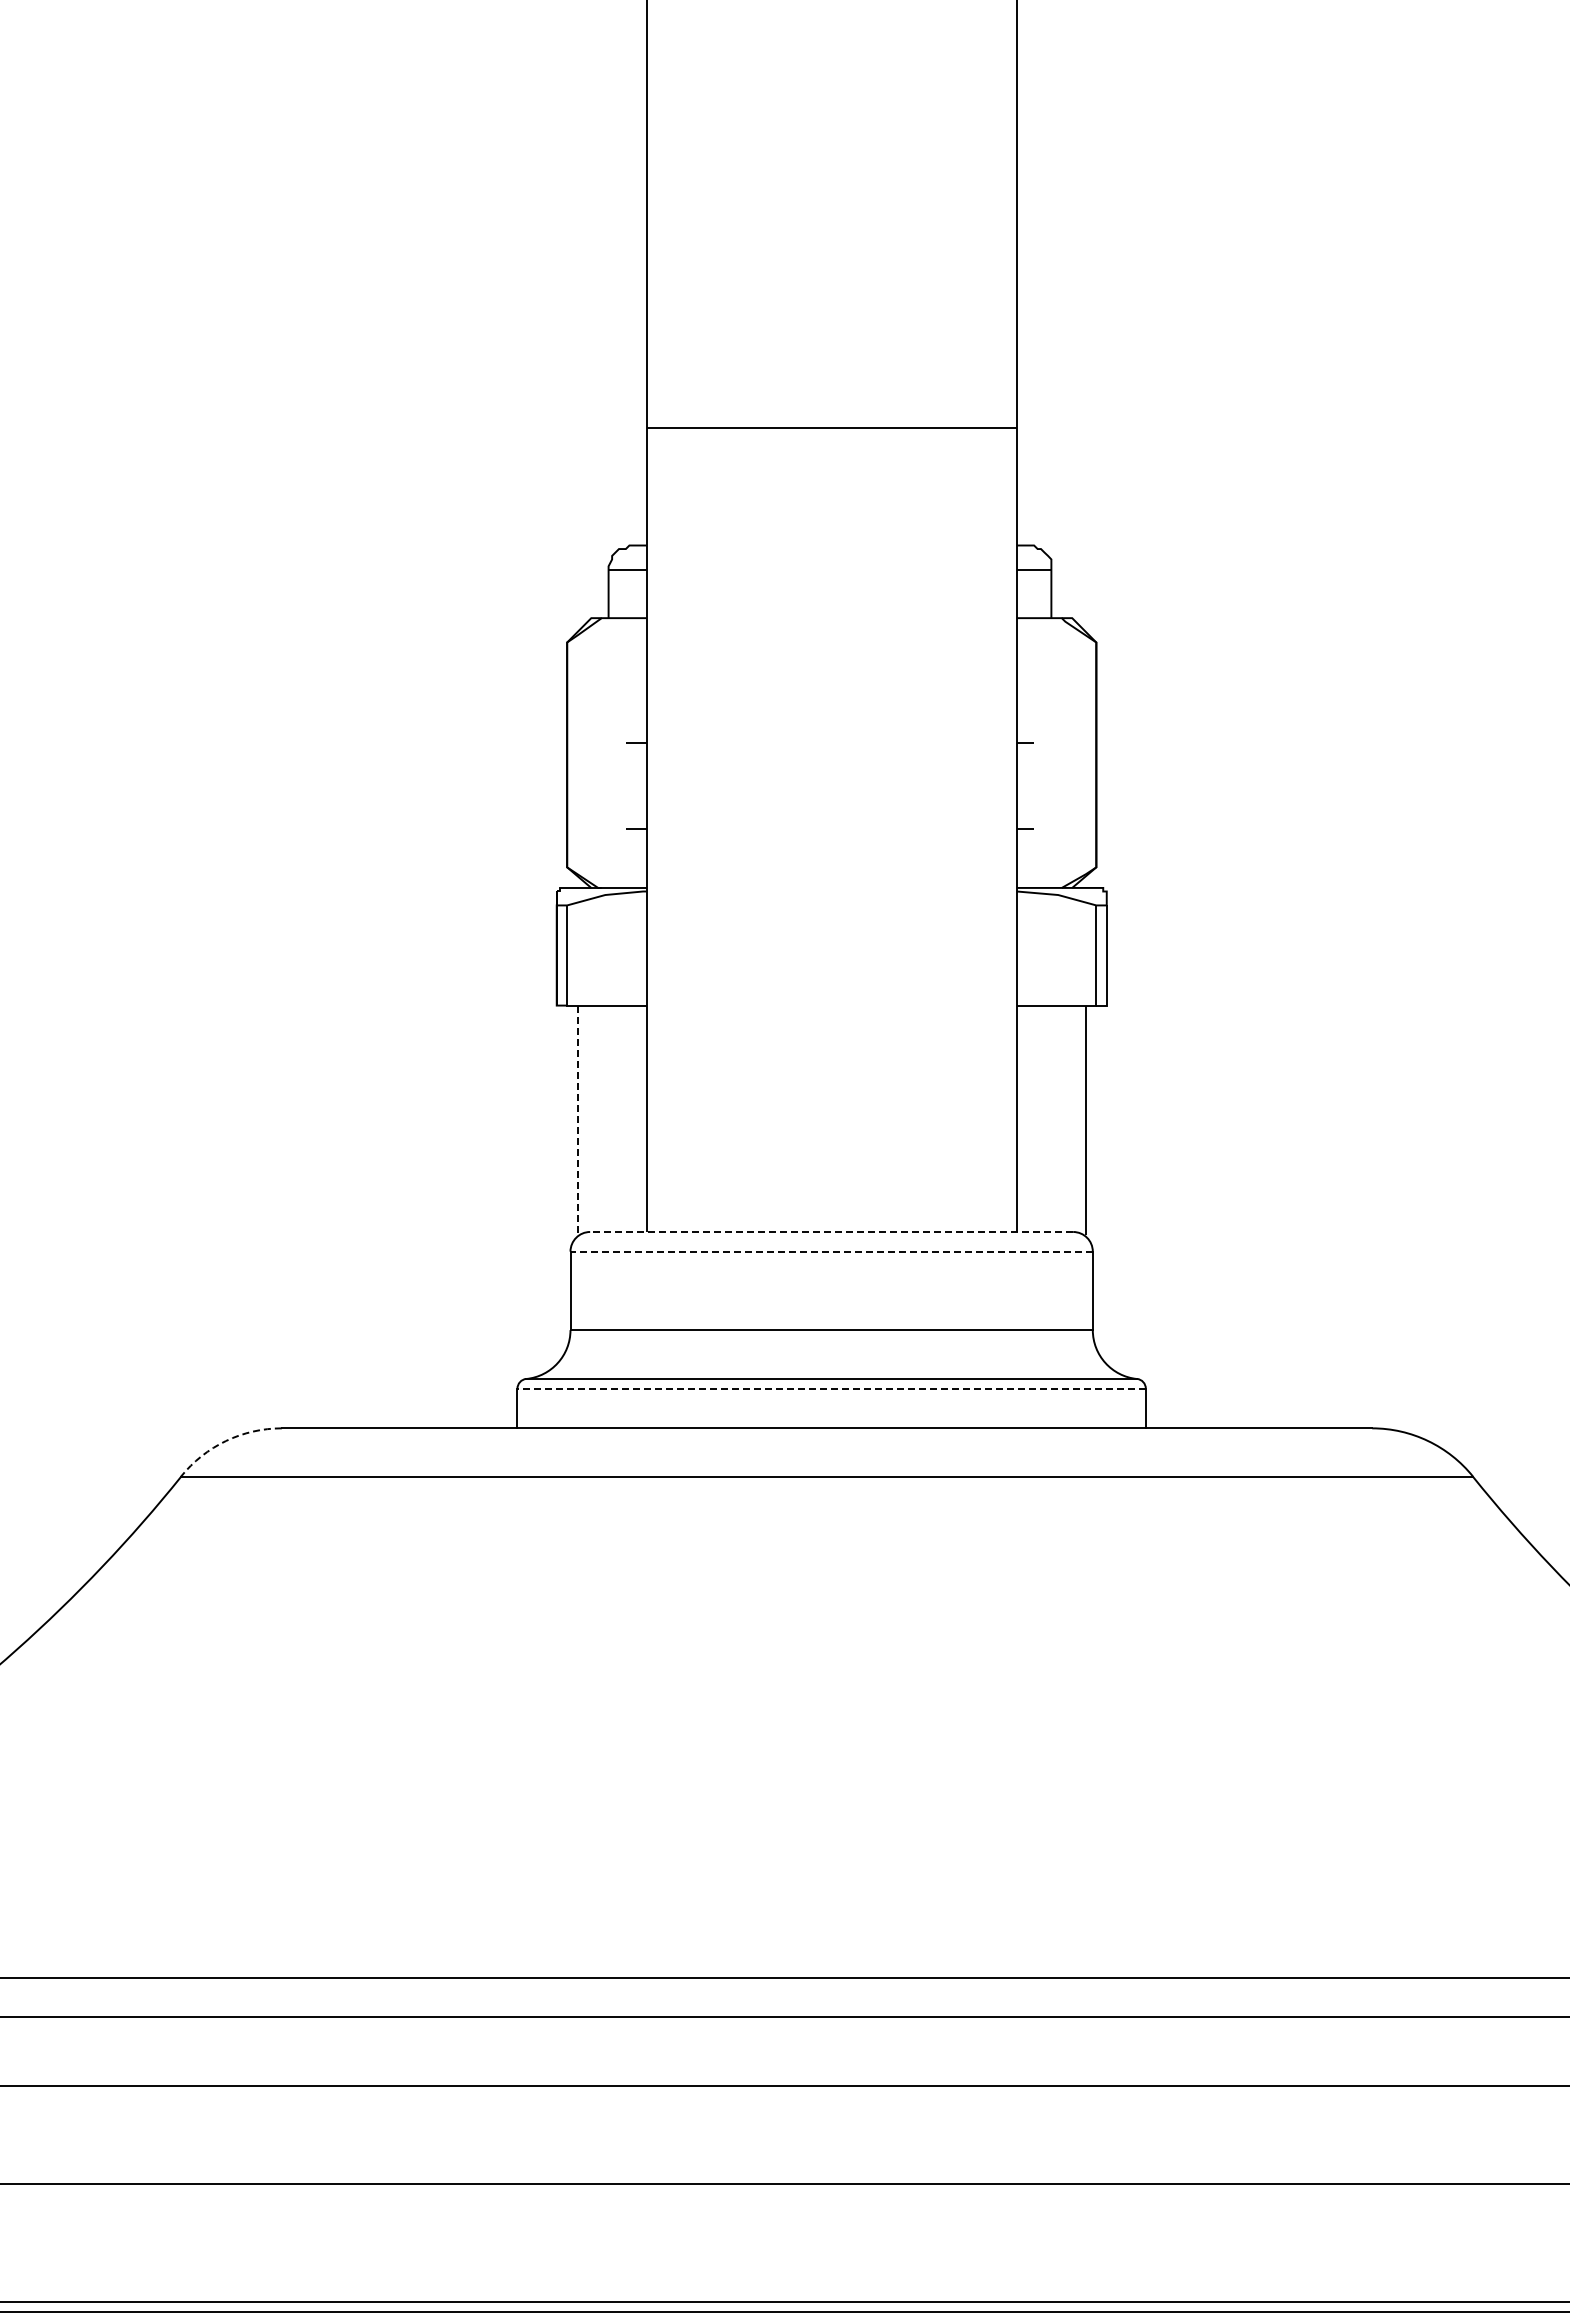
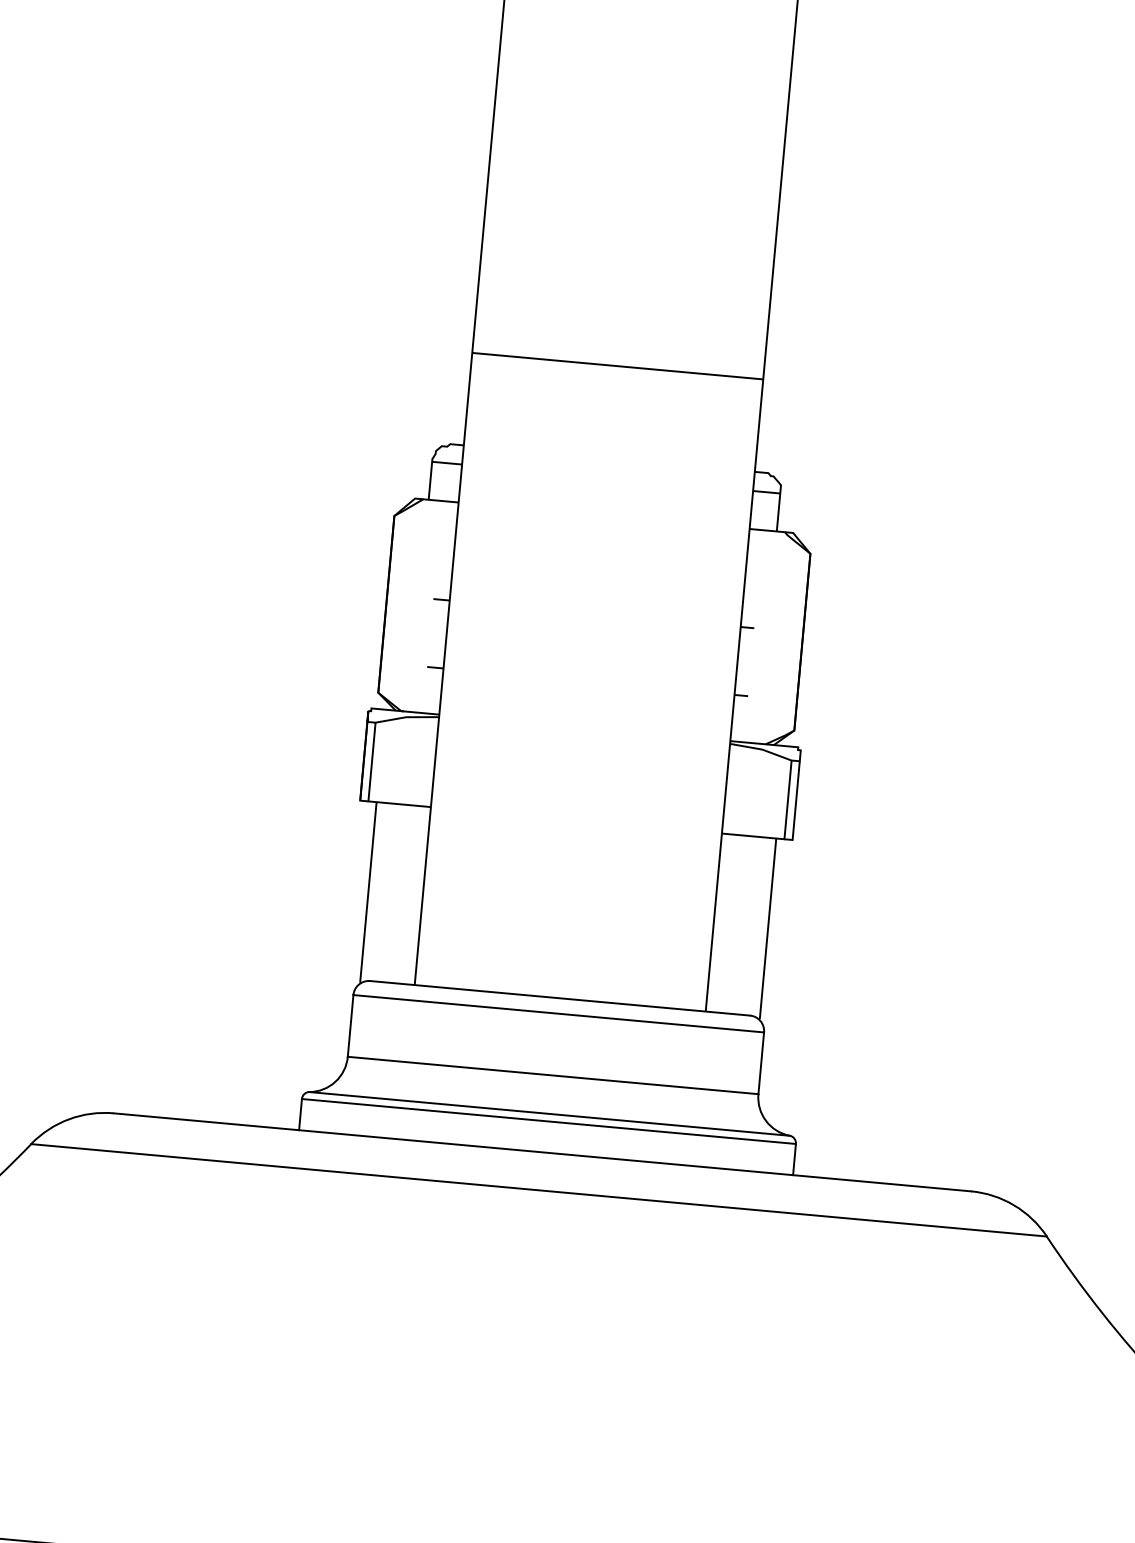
line: (577, 1120) -> (368, 892), dashed -> solid
line: (831, 1231) -> (560, 997), dashed -> solid
line: (831, 1251) -> (558, 1013), dashed -> solid
line: (831, 1388) -> (548, 1121), dashed -> solid
arc: (225, 1441) -> (68, 1119), dashed -> solid

